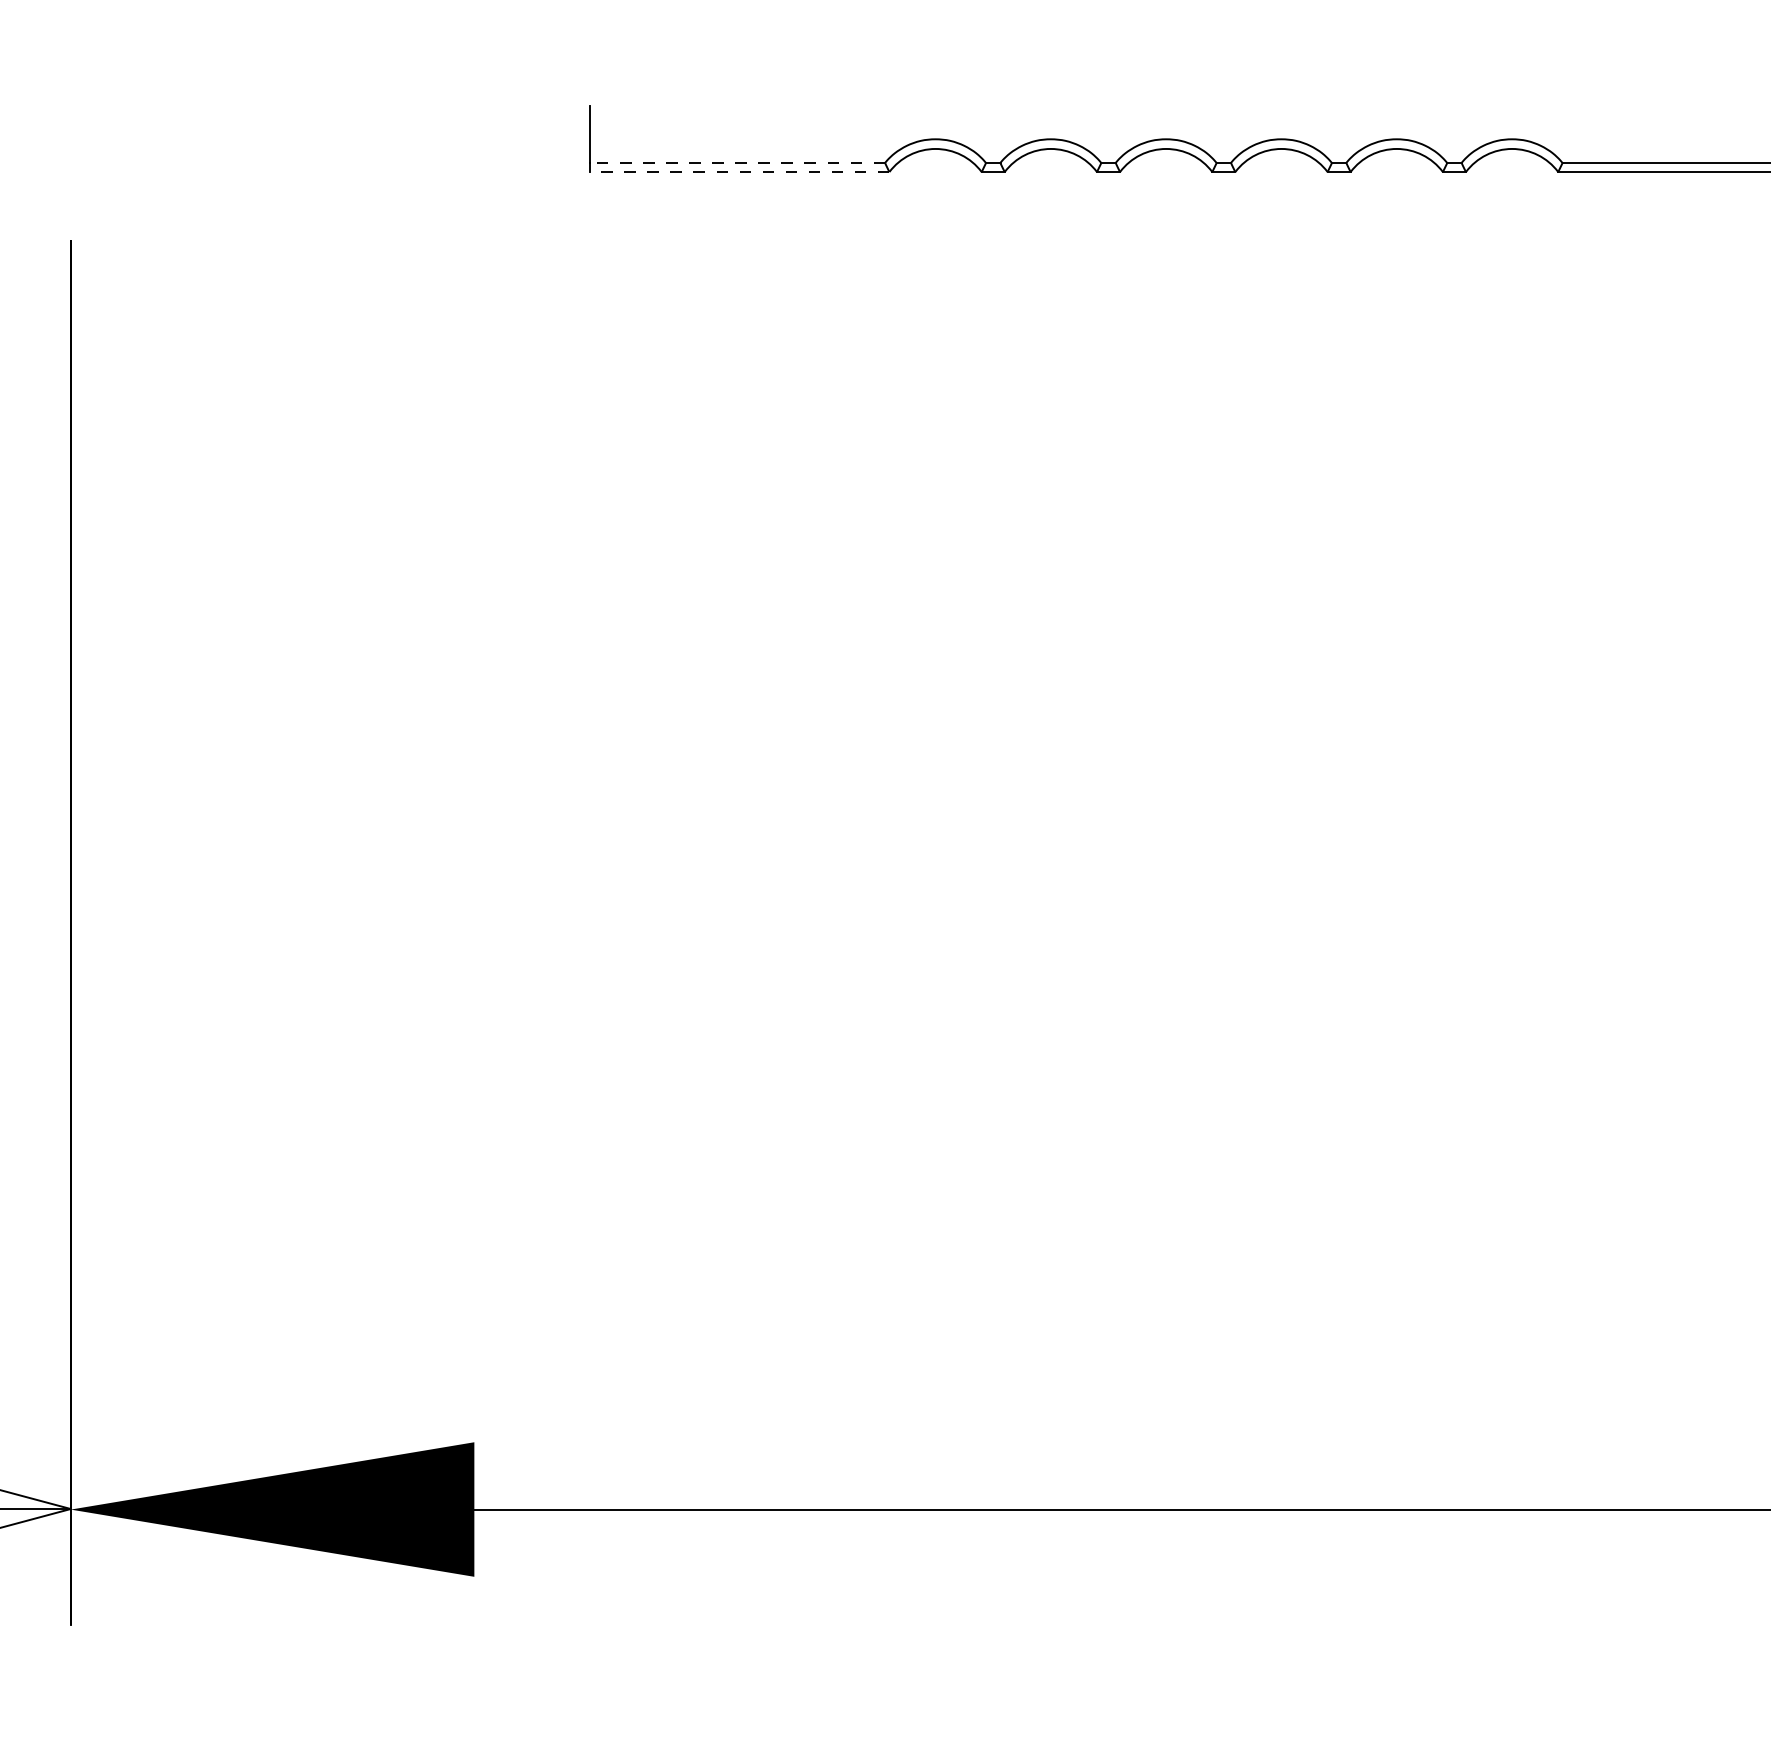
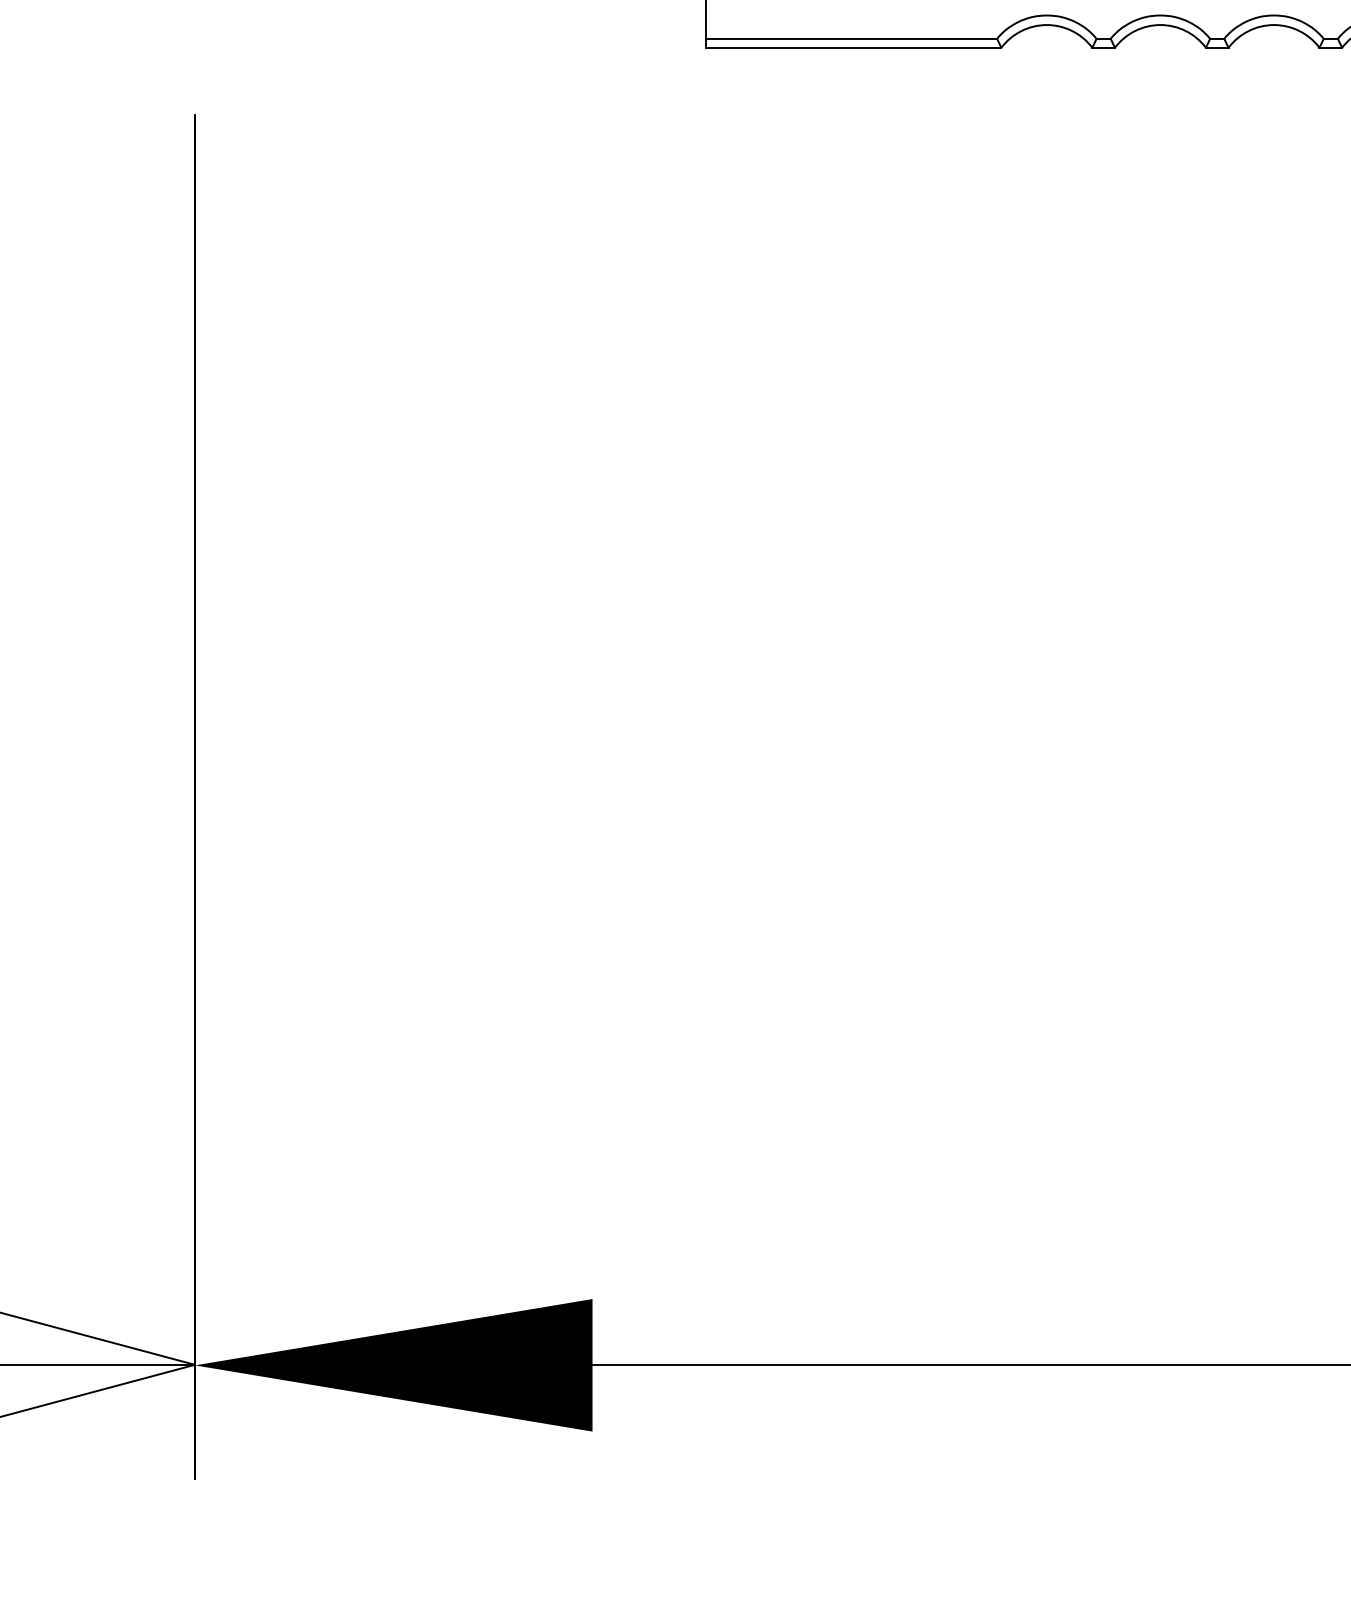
line: (737, 163) -> (851, 39), dashed -> solid
line: (739, 172) -> (853, 48), dashed -> solid

